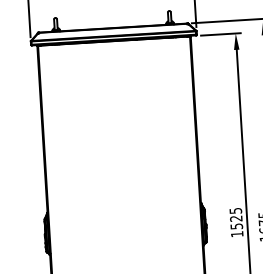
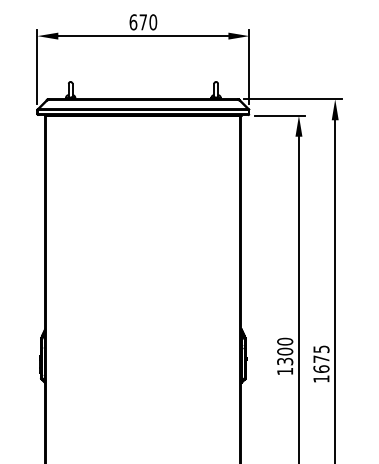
text: (236, 217) -> (285, 350), 1525 -> 1300

